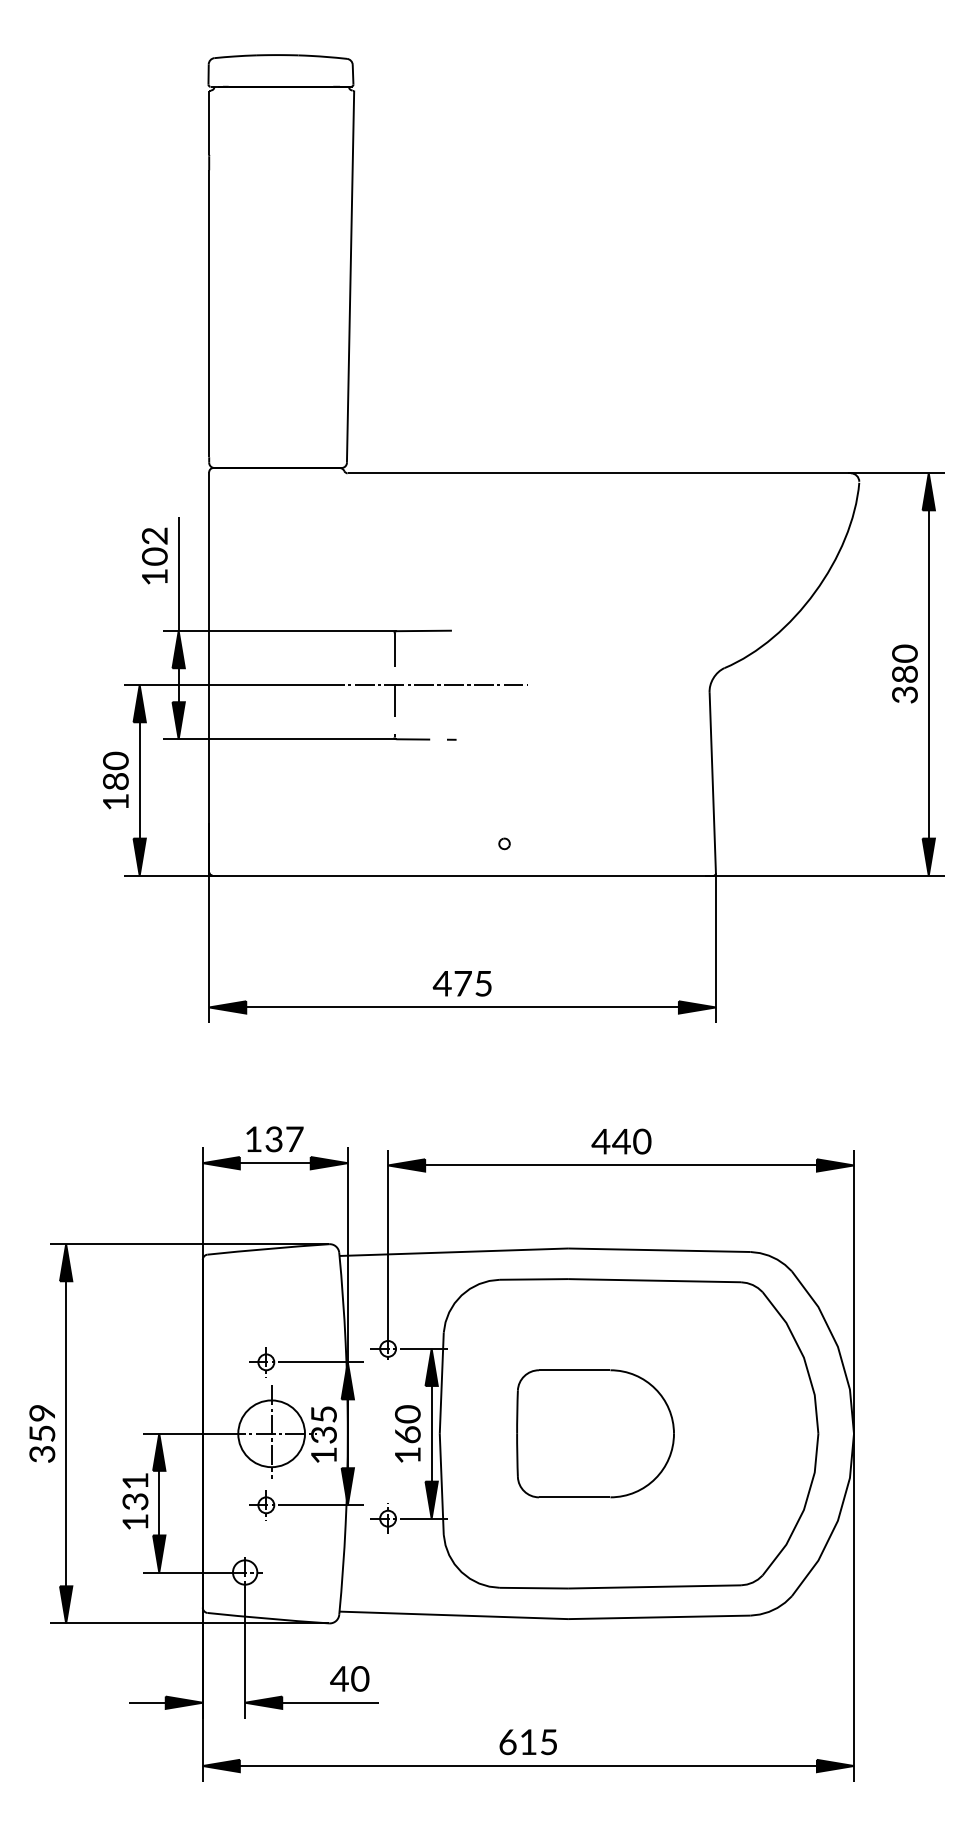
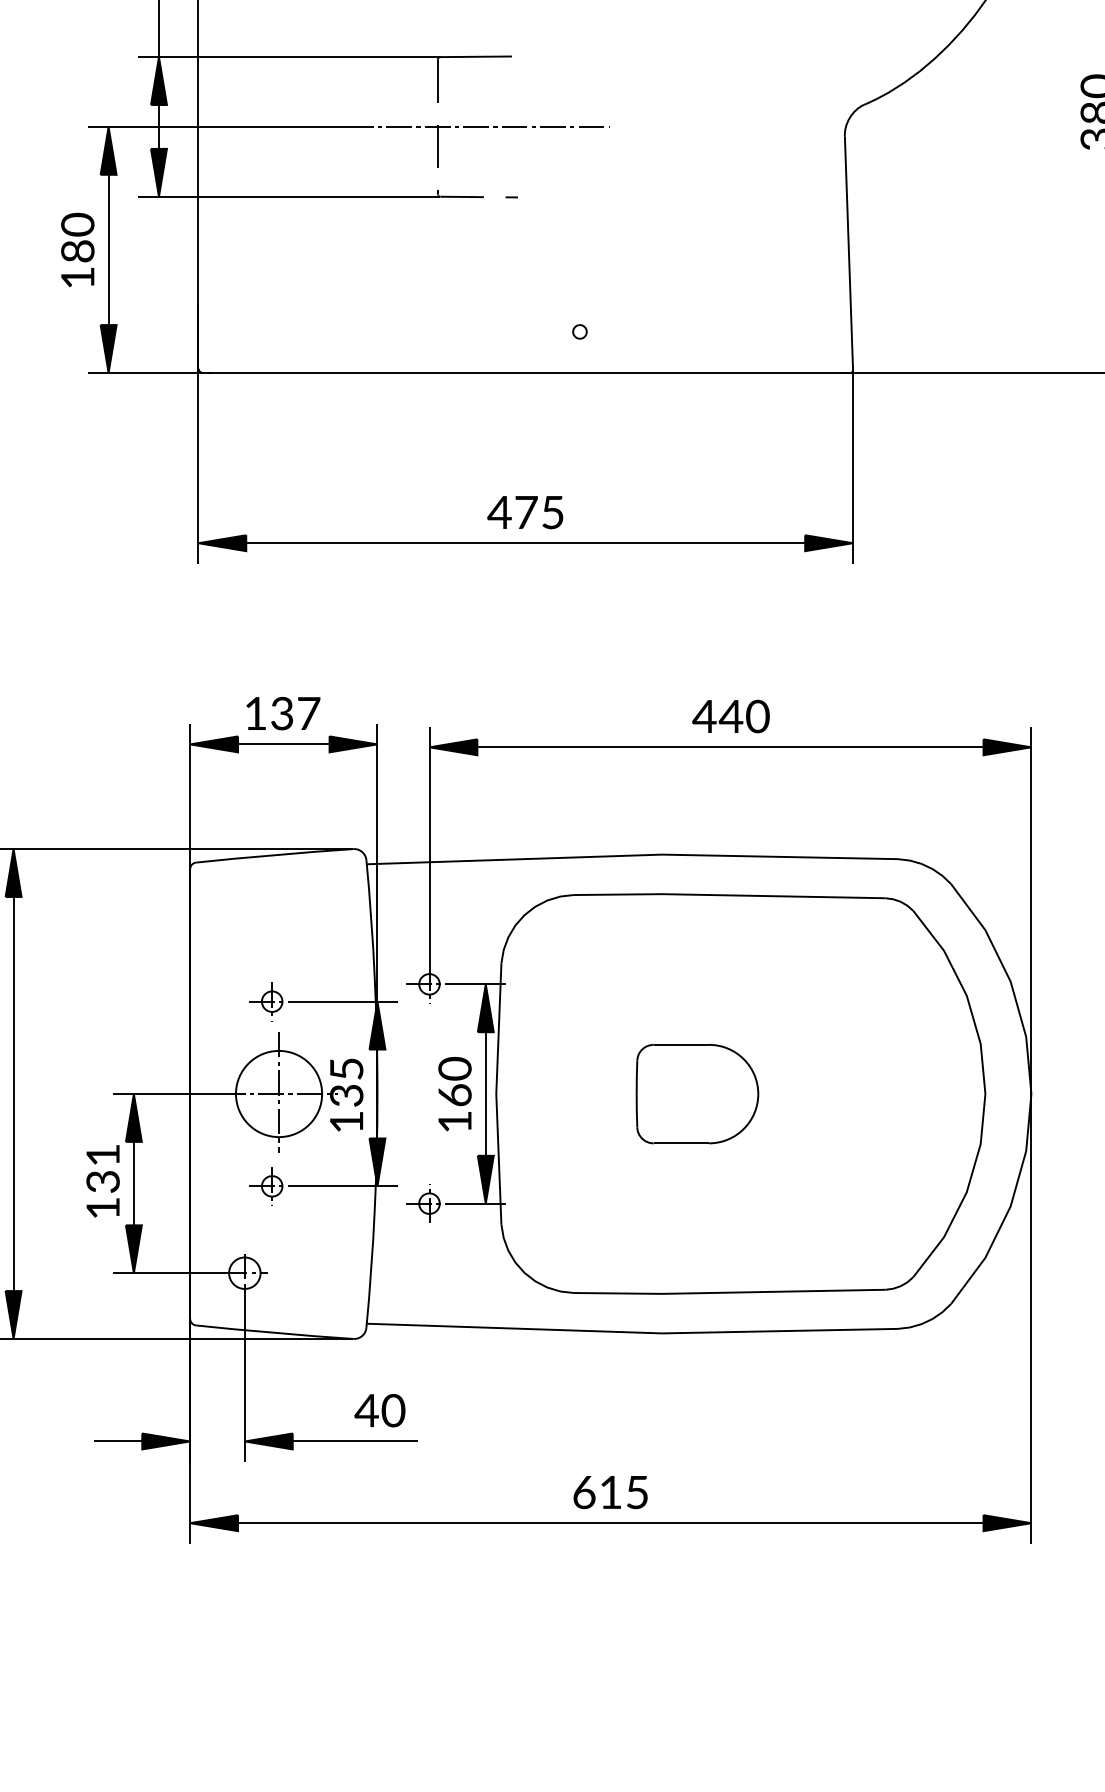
part: (595, 1433) -> (697, 1093), size x0.6

